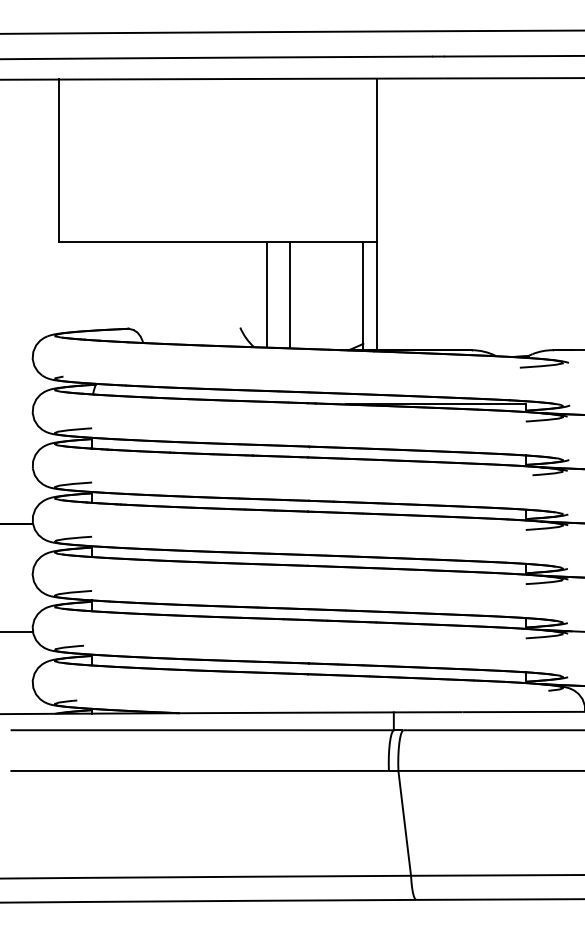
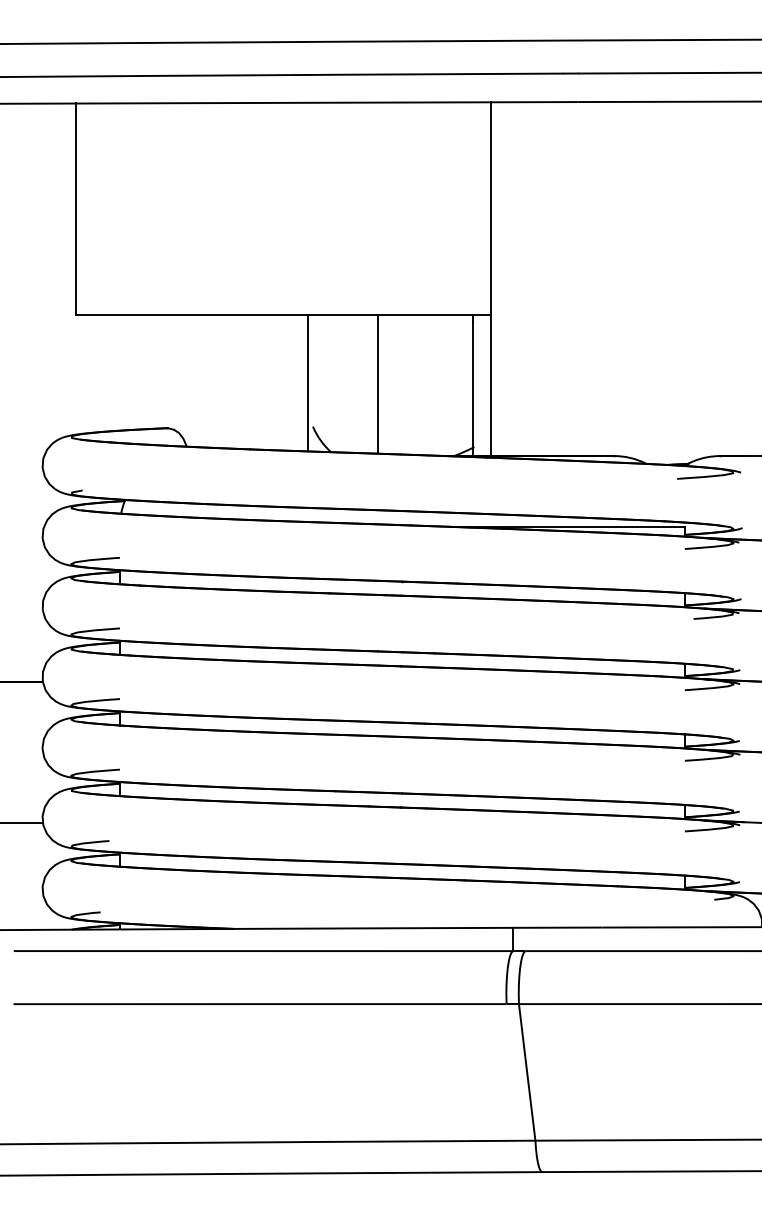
line: (267, 293) -> (308, 382), moved

